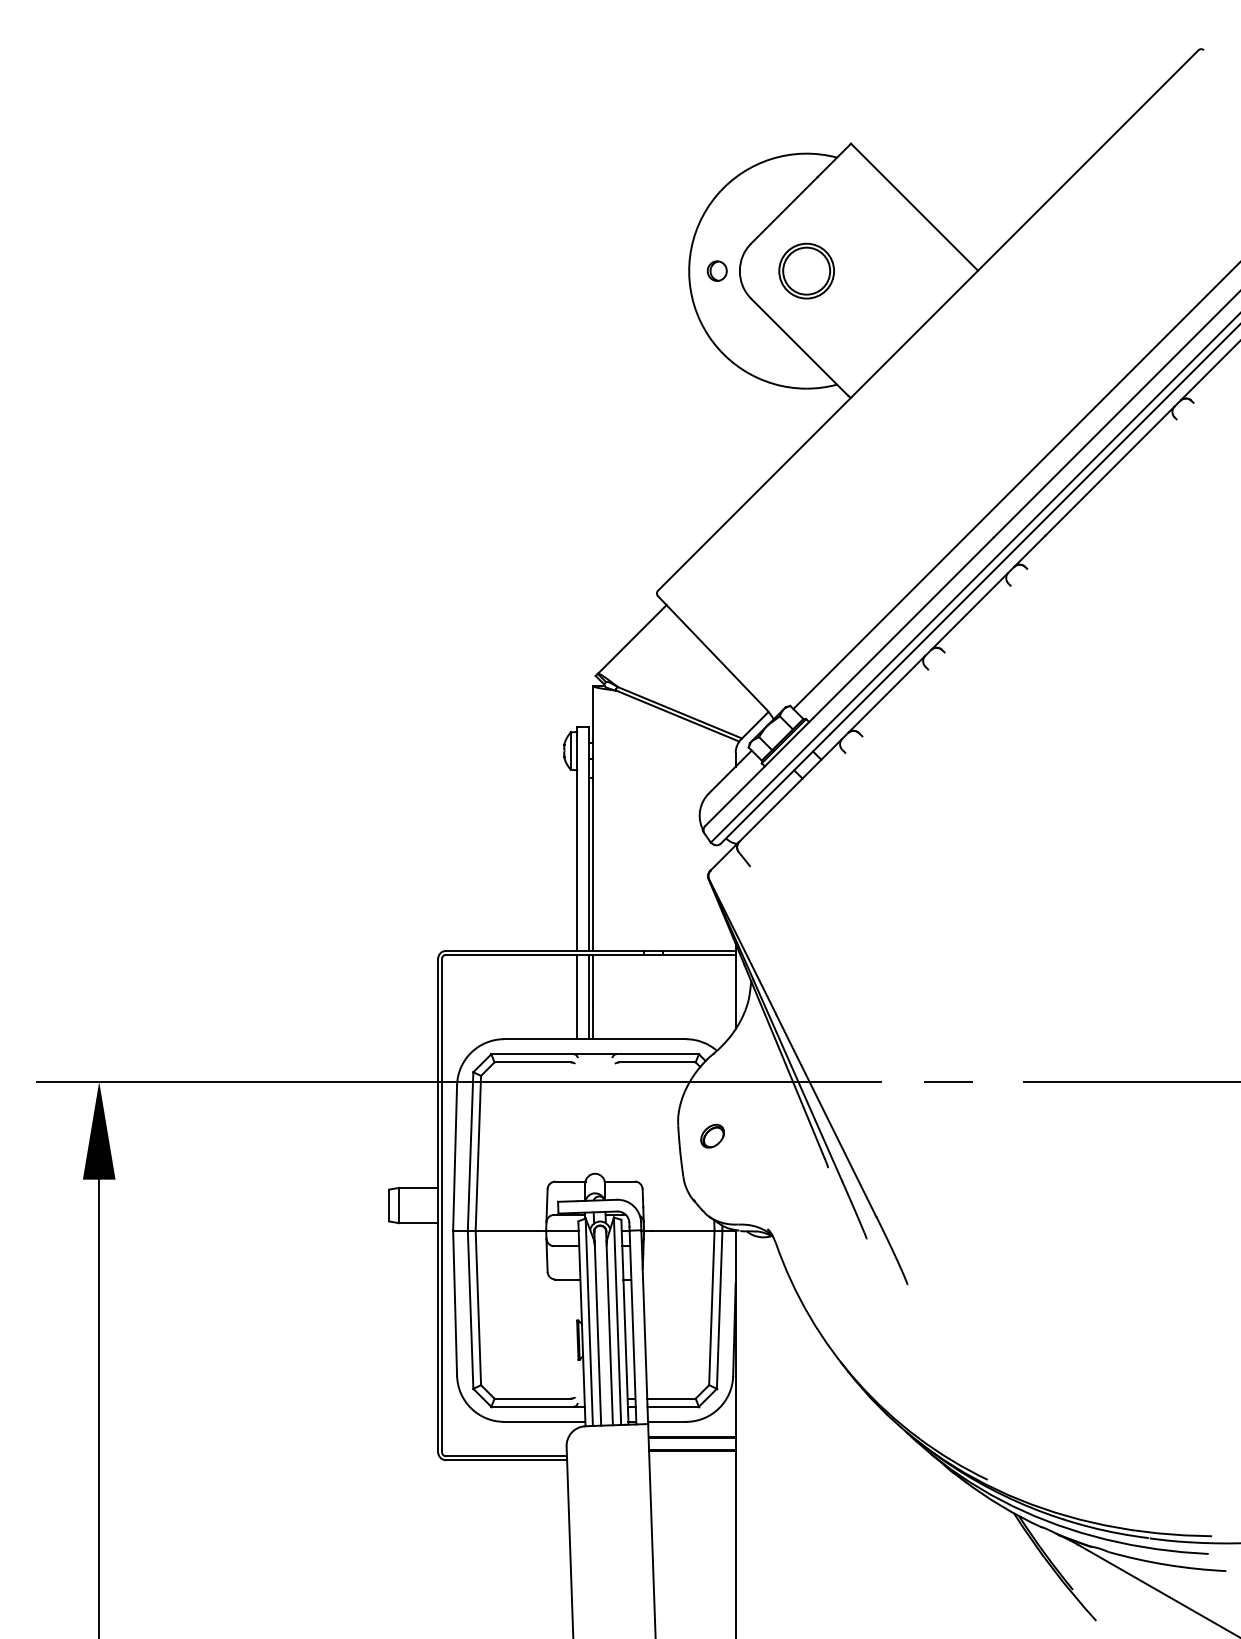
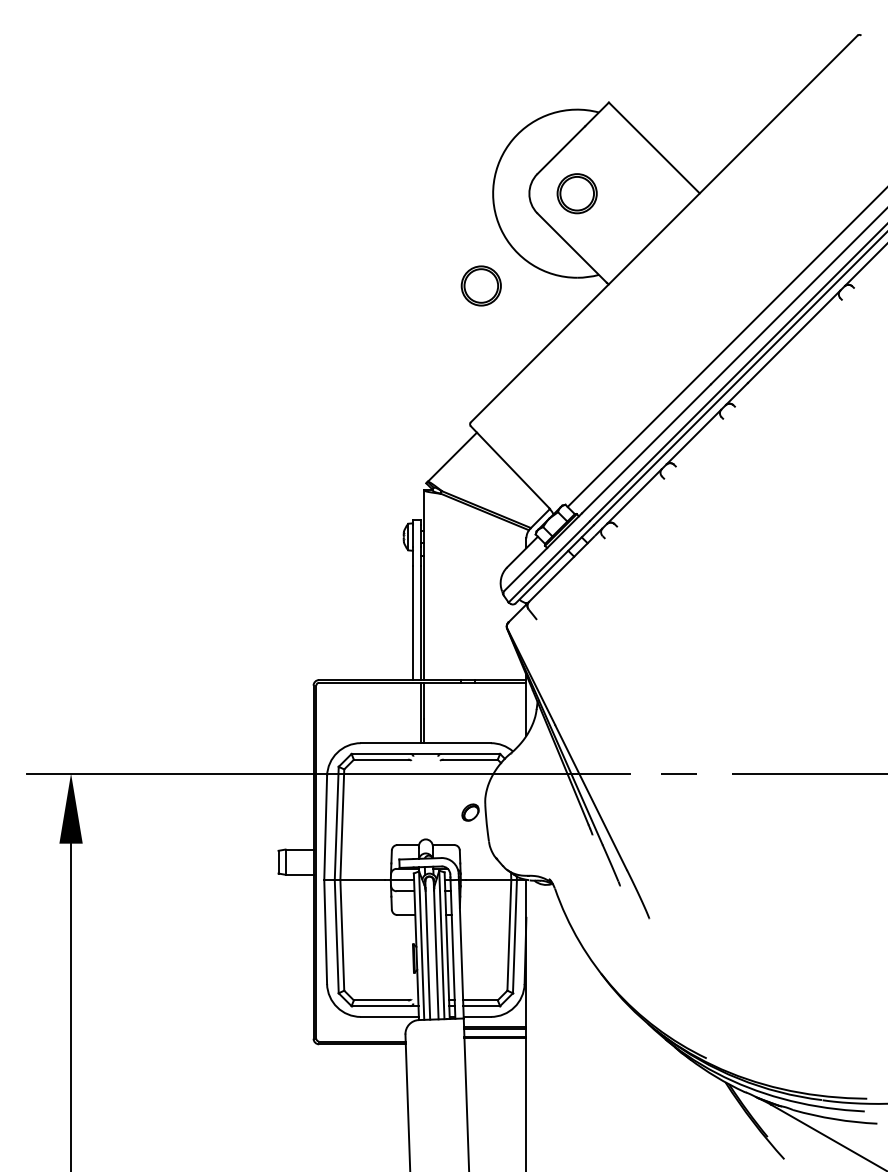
part: (716, 270) -> (512, 193), removed
part: (672, 399) -> (481, 285), added
line: (577, 996) -> (413, 712), removed
part: (712, 1135) -> (470, 812), moved

